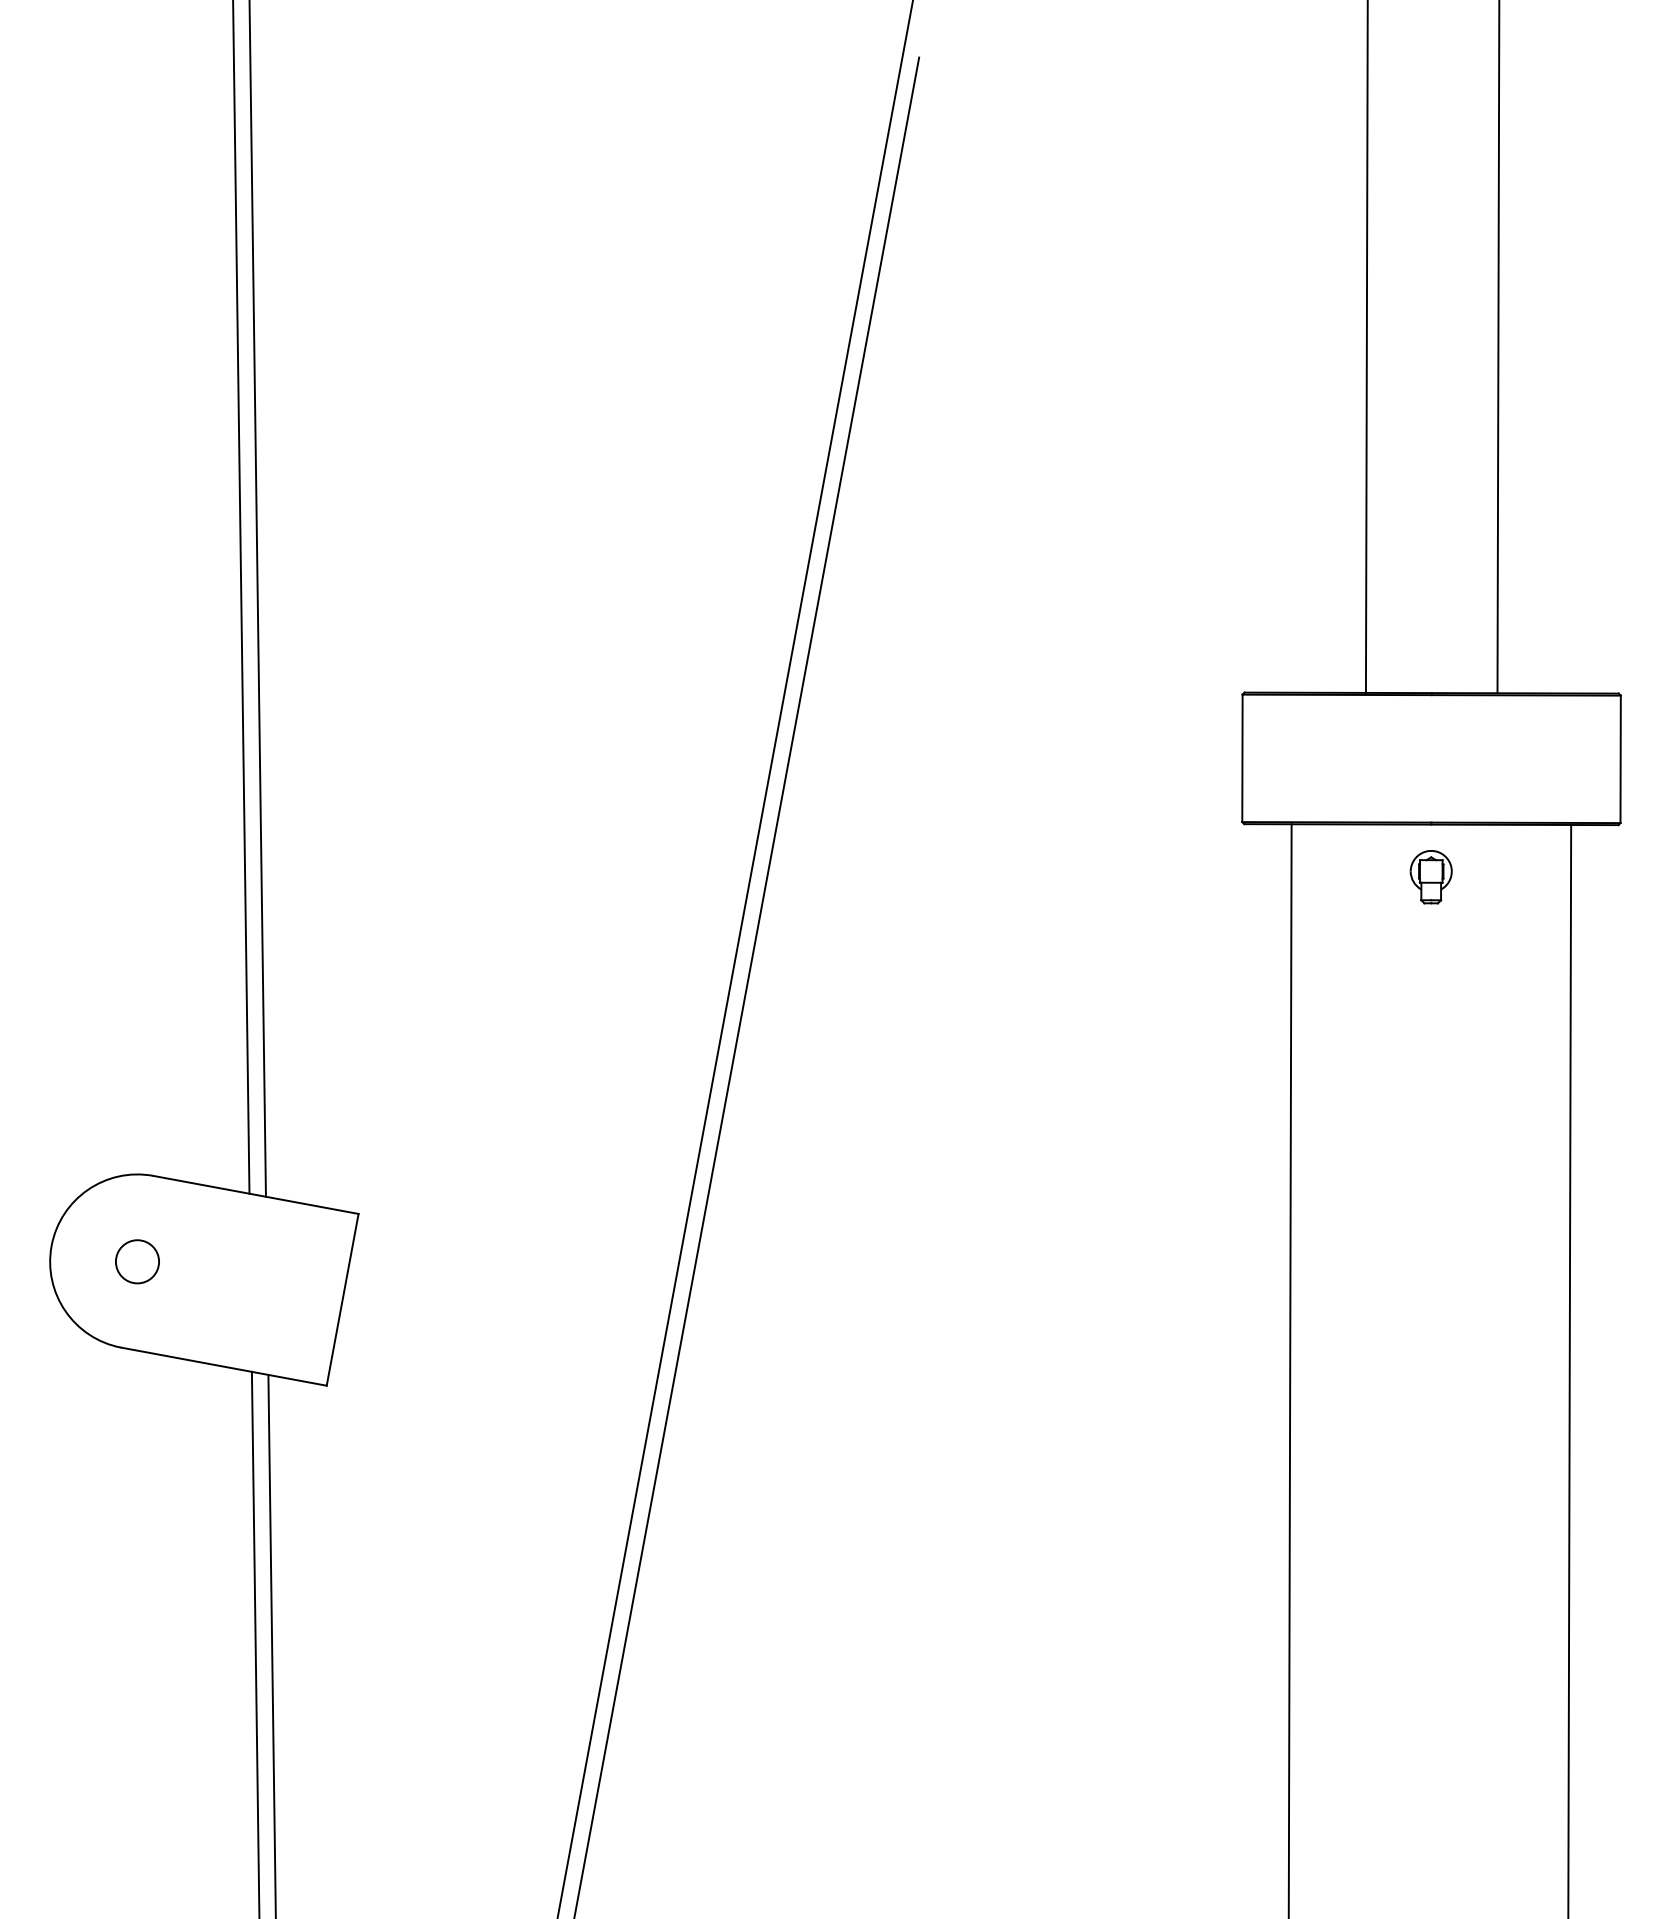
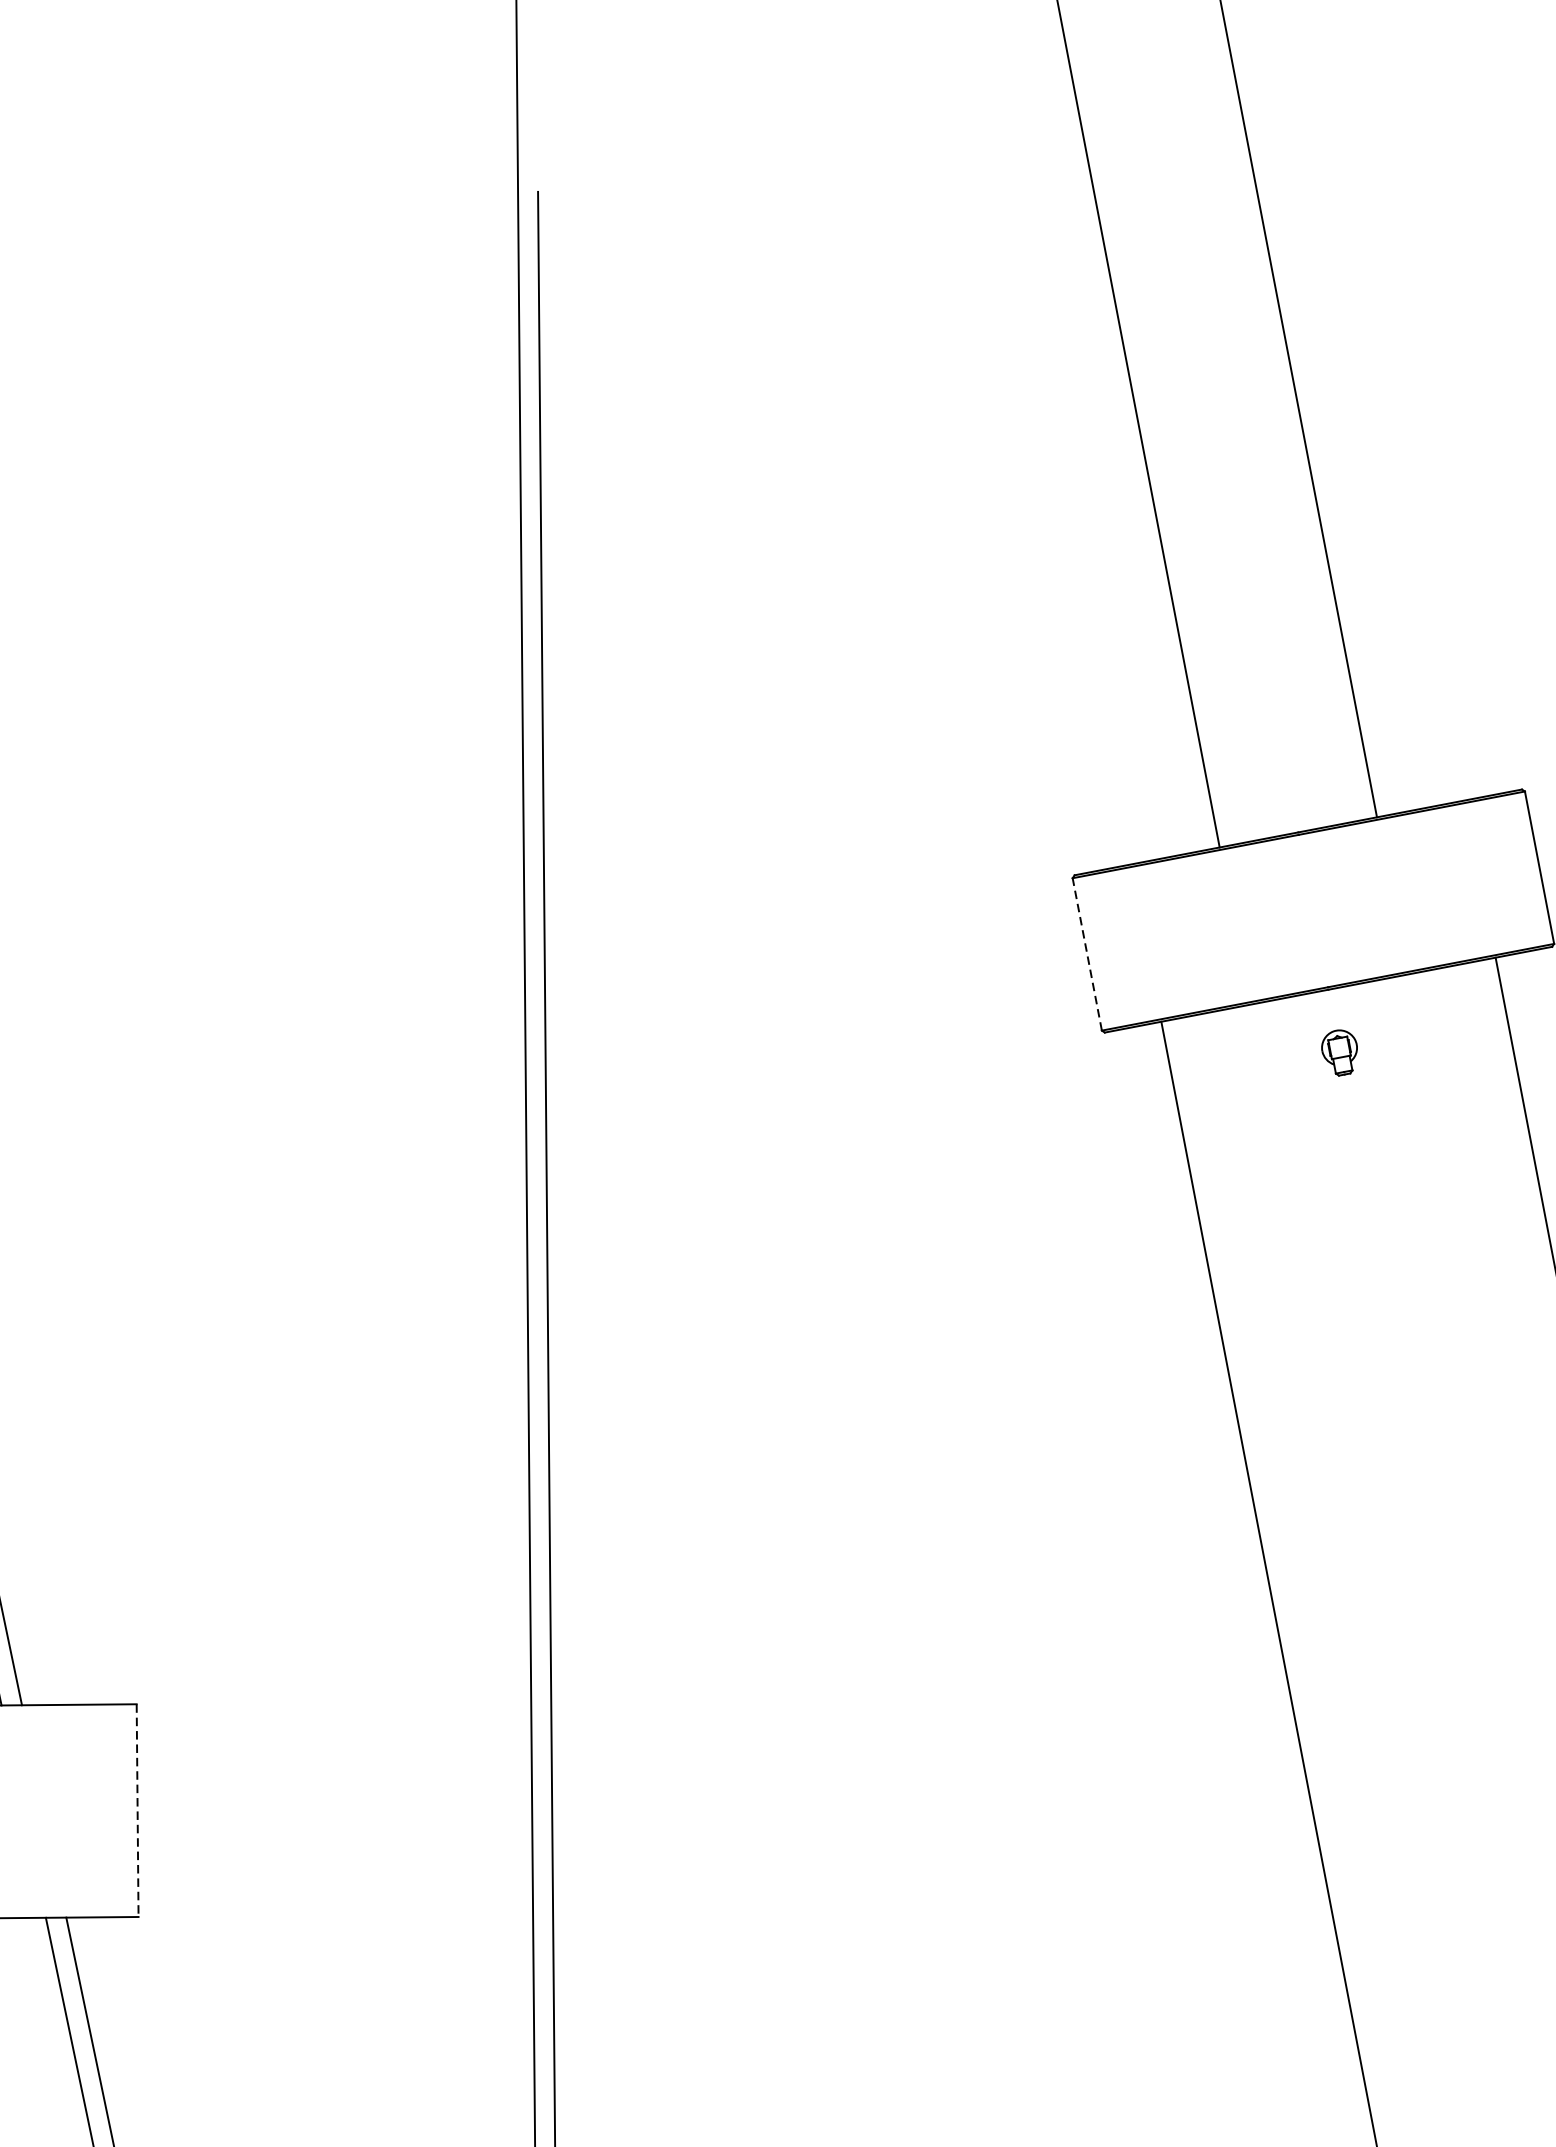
line: (1242, 758) -> (1087, 954), solid -> dashed
part: (1430, 877) -> (1339, 1053), size x0.7
line: (342, 1300) -> (137, 1811), solid -> dashed

